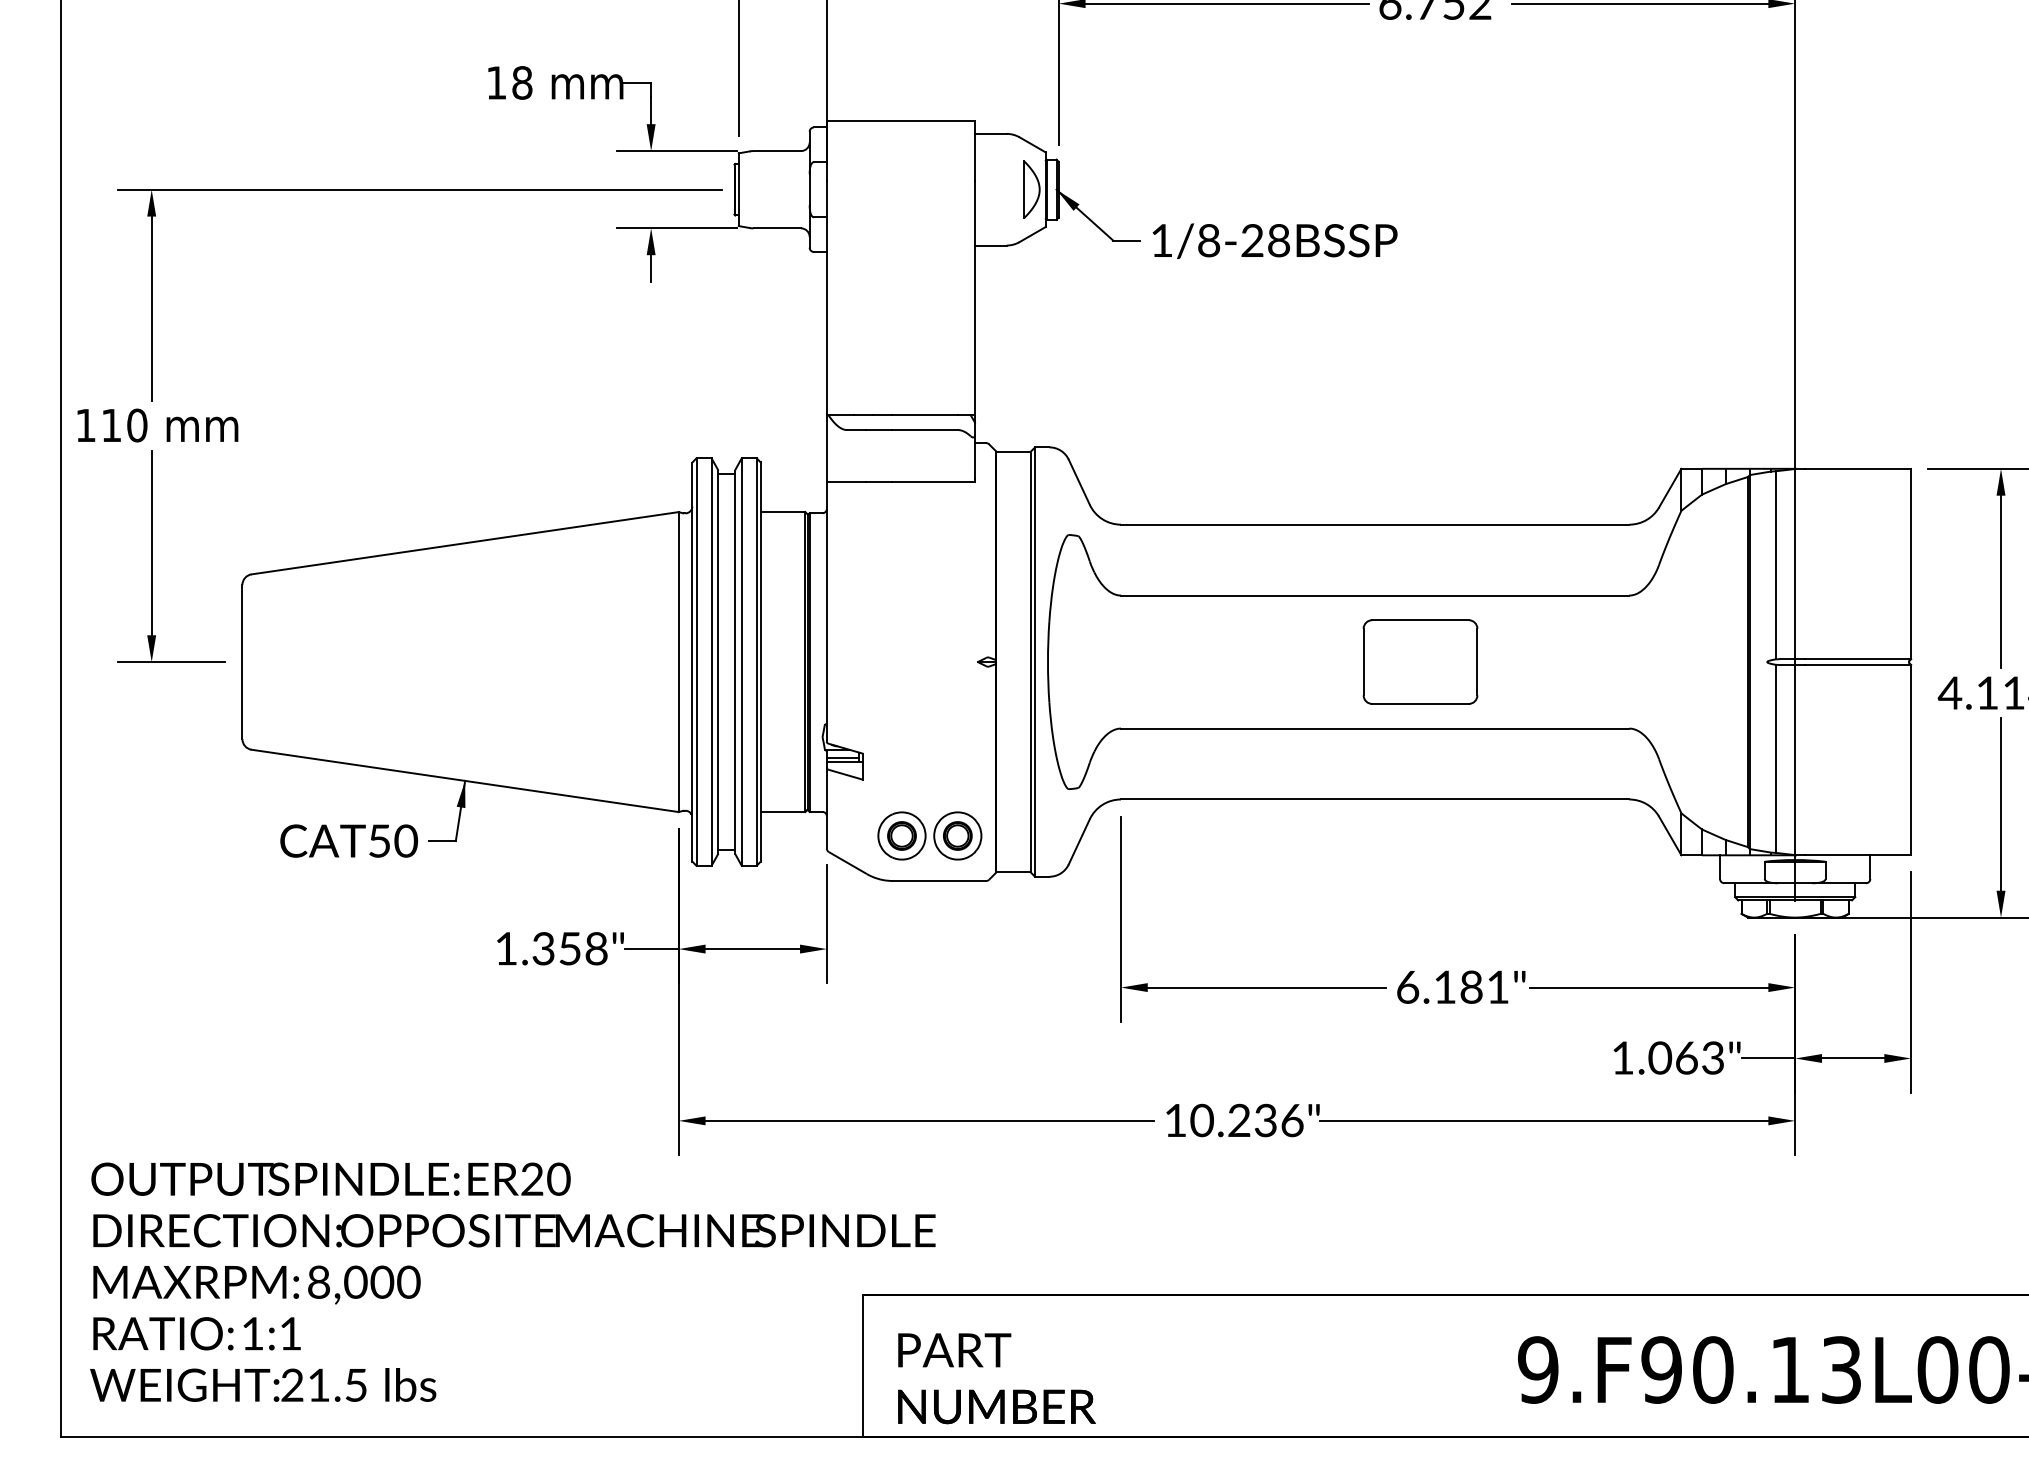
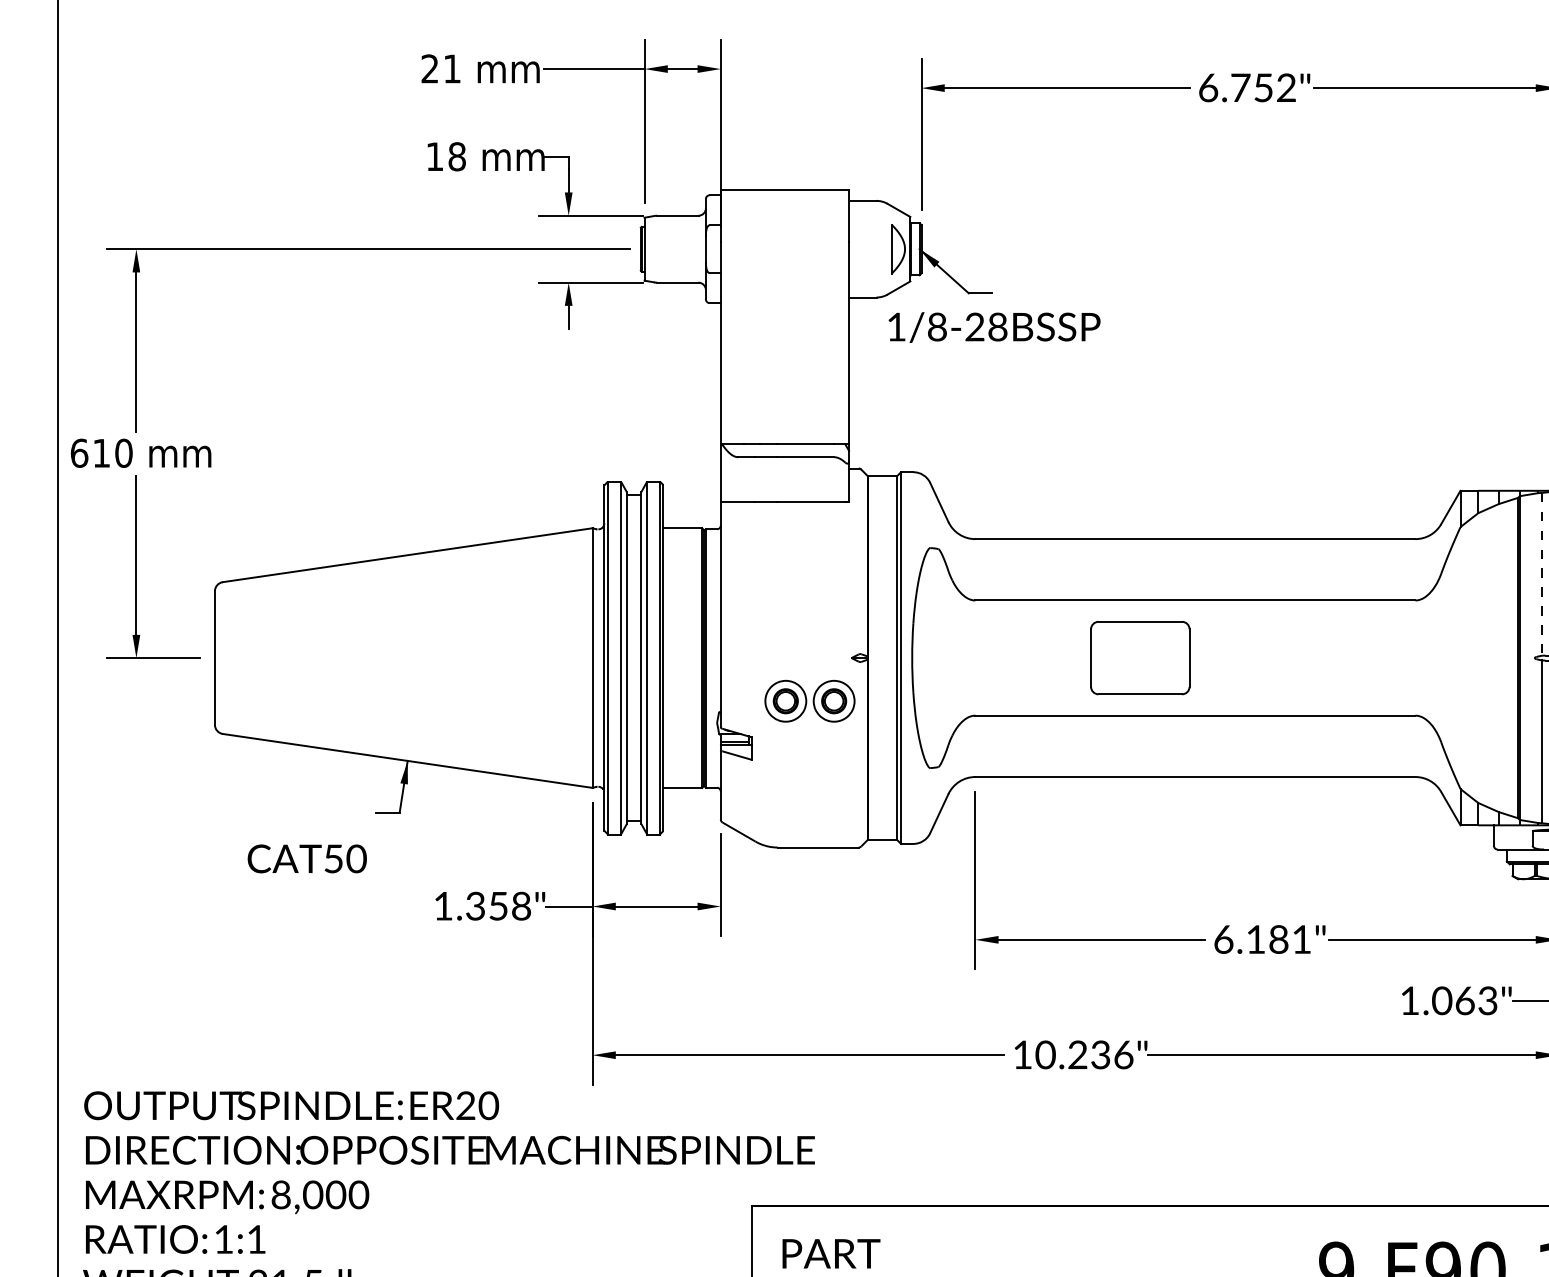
text: (1274, 240) -> (994, 326), moved
text: (86, 425) -> (79, 453), 110 -> 610
line: (1775, 565) -> (1541, 574), solid -> dashed
part: (1420, 661) -> (1140, 657), moved
part: (929, 835) -> (809, 700), moved
text: (348, 840) -> (306, 858), moved

